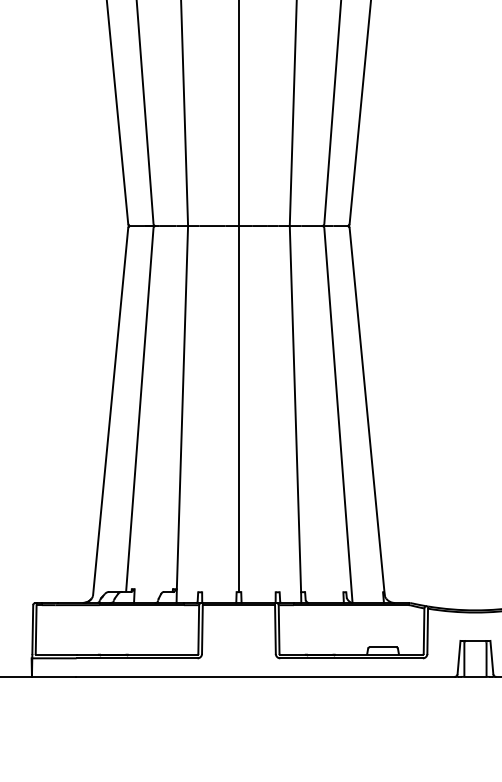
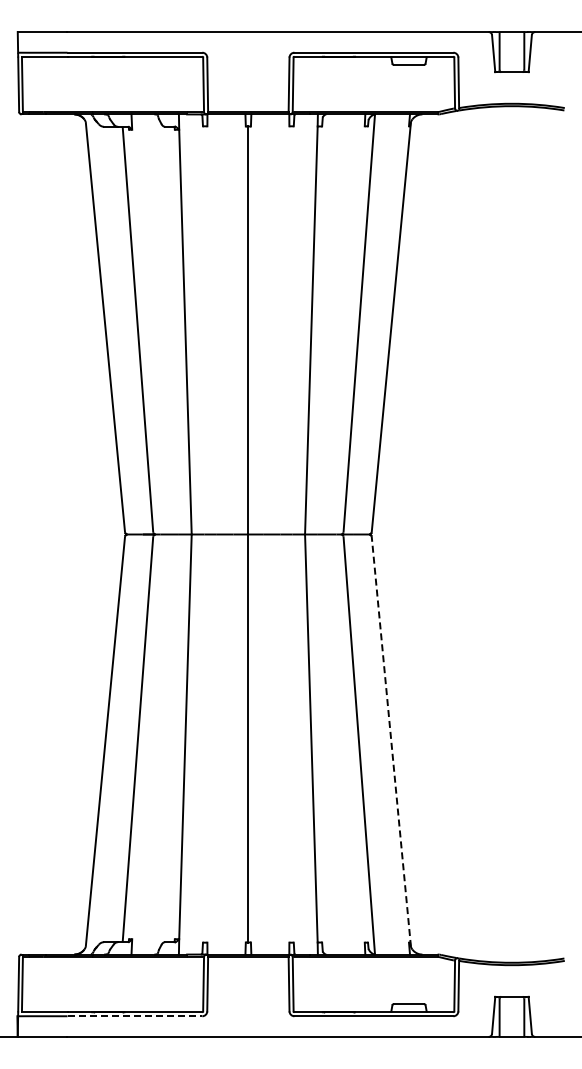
line: (367, 412) -> (391, 742), solid -> dashed
line: (137, 658) -> (135, 1016), solid -> dashed

